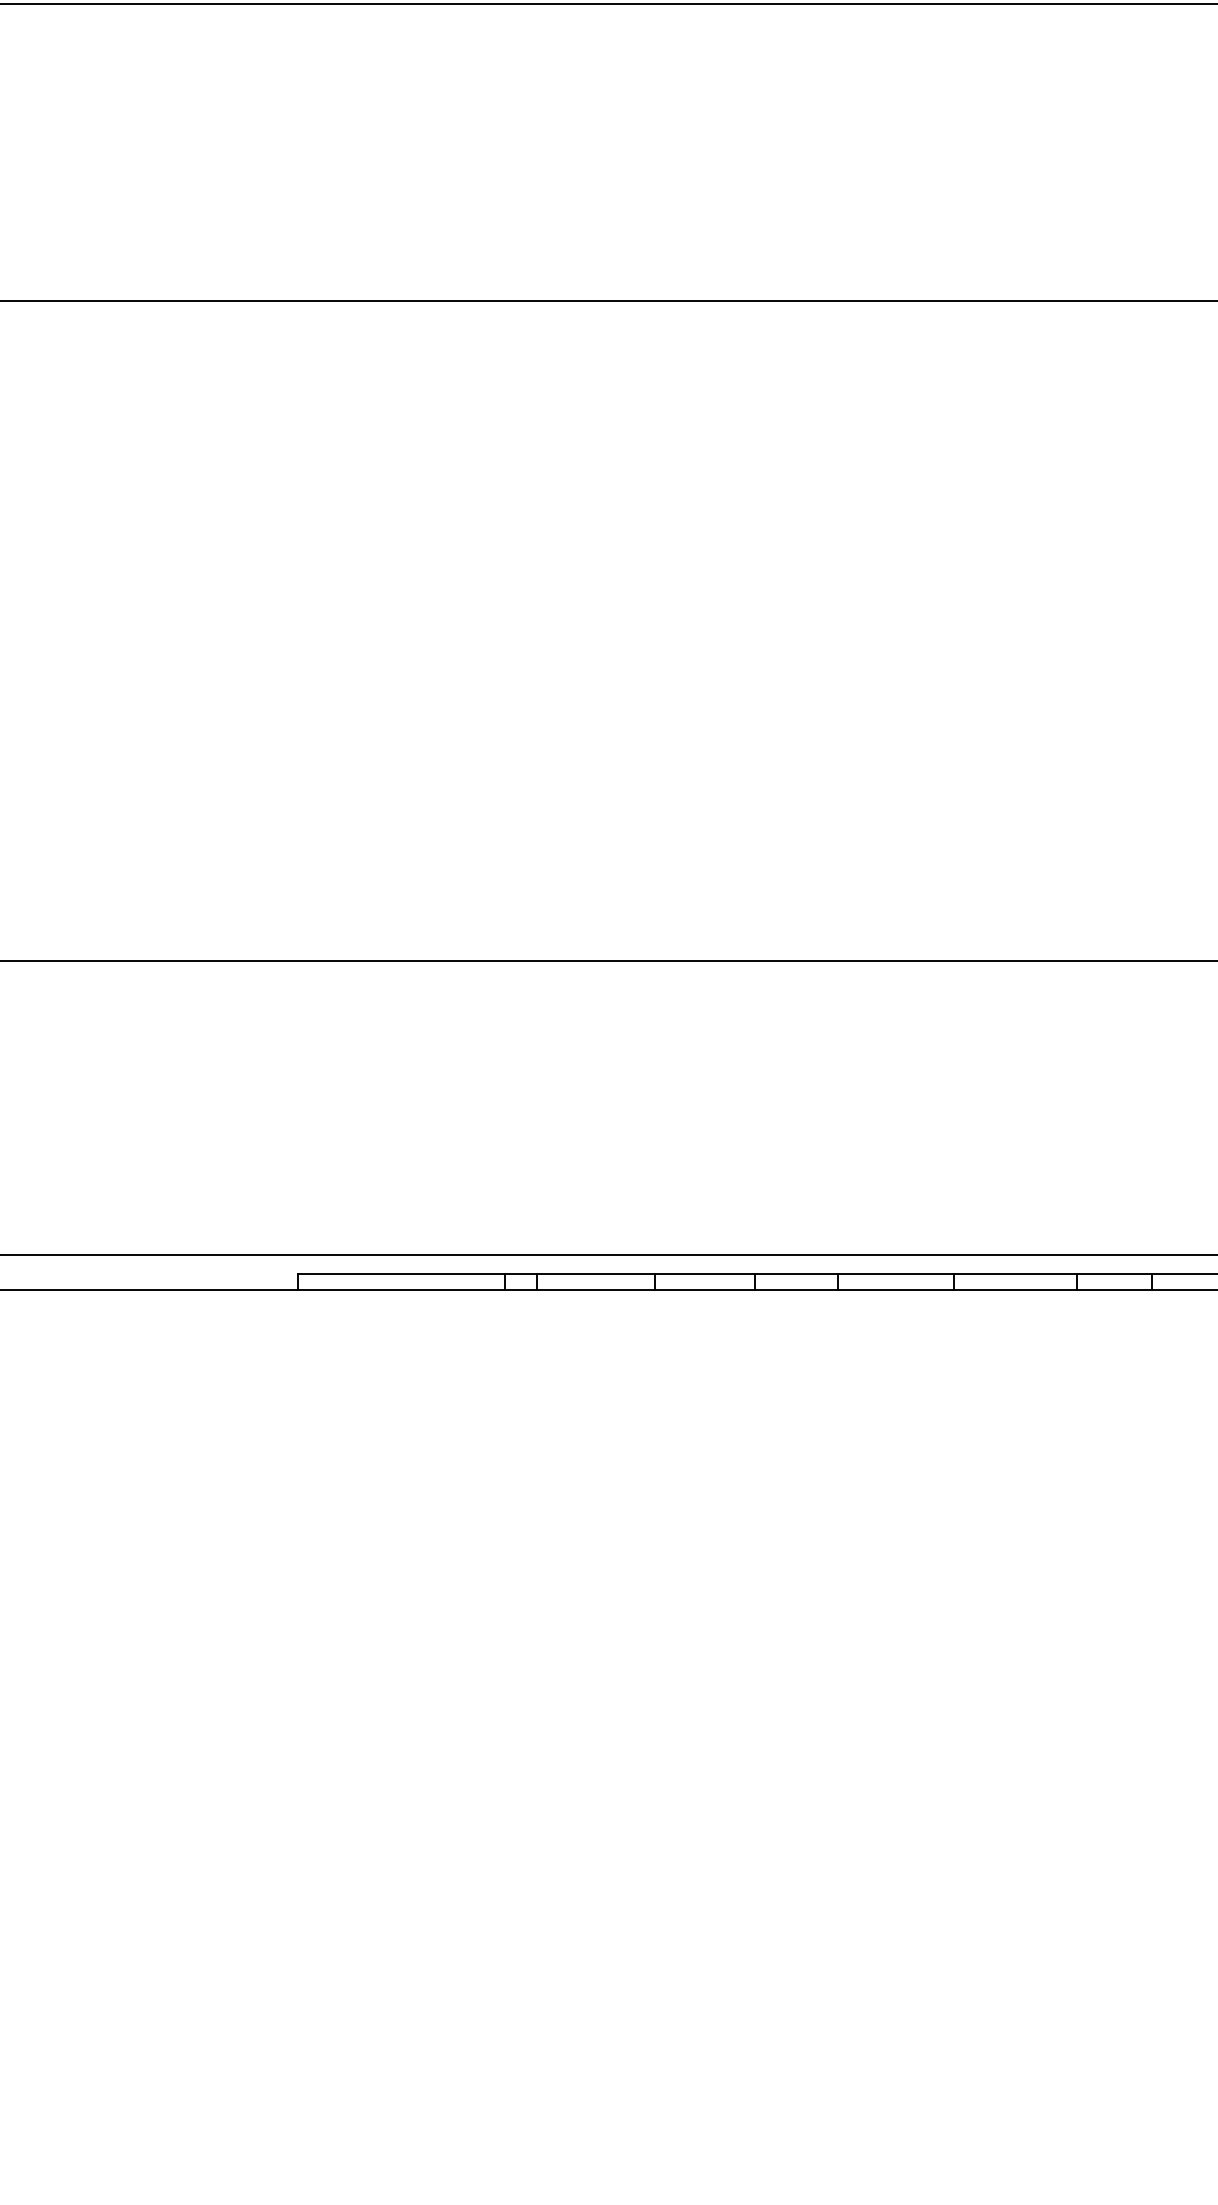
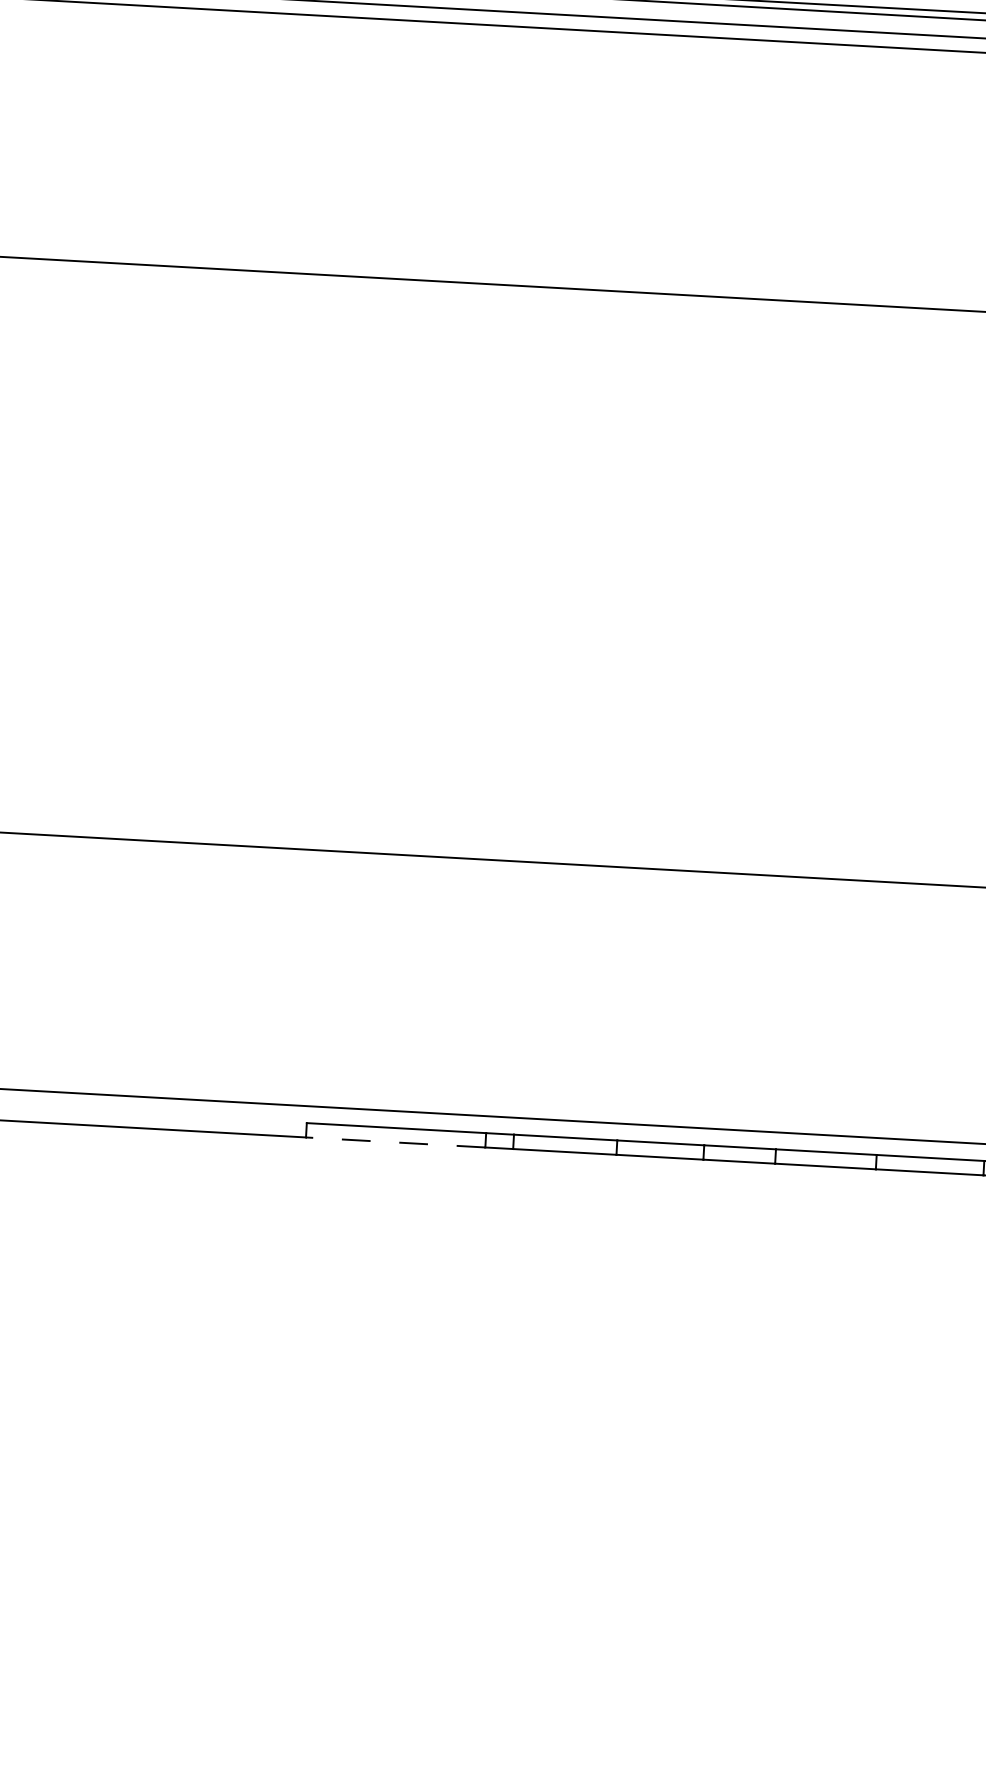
line: (401, 1290) -> (395, 1142), solid -> dashed

